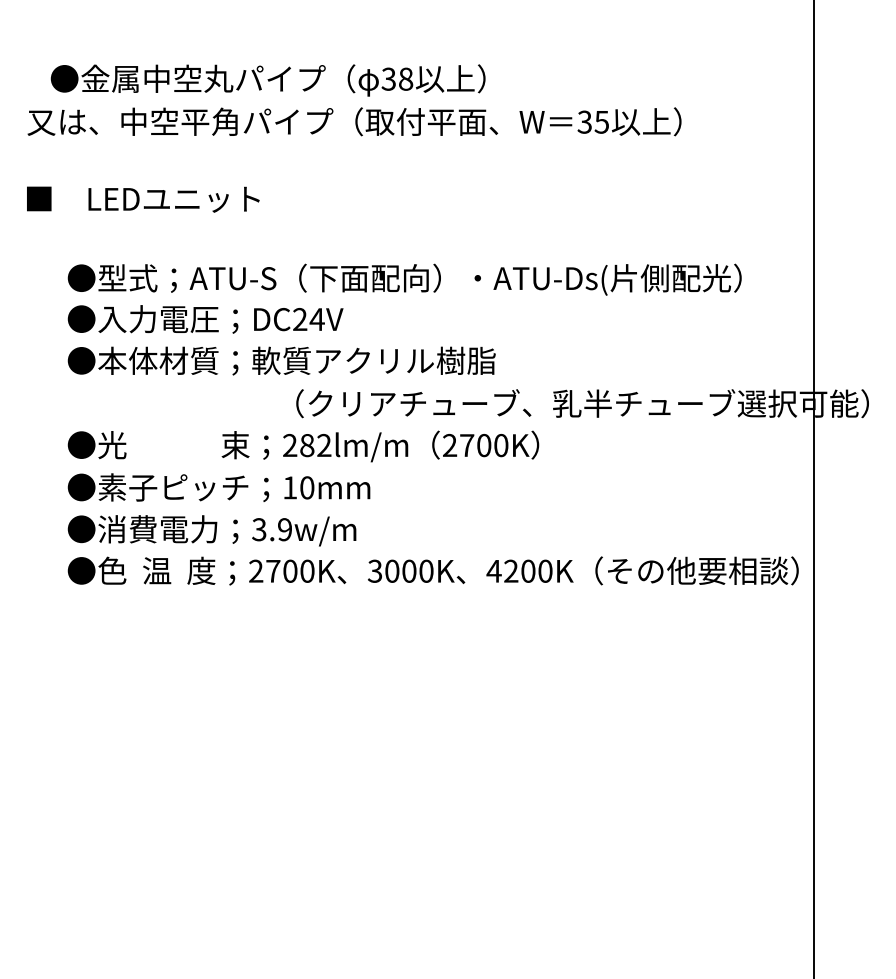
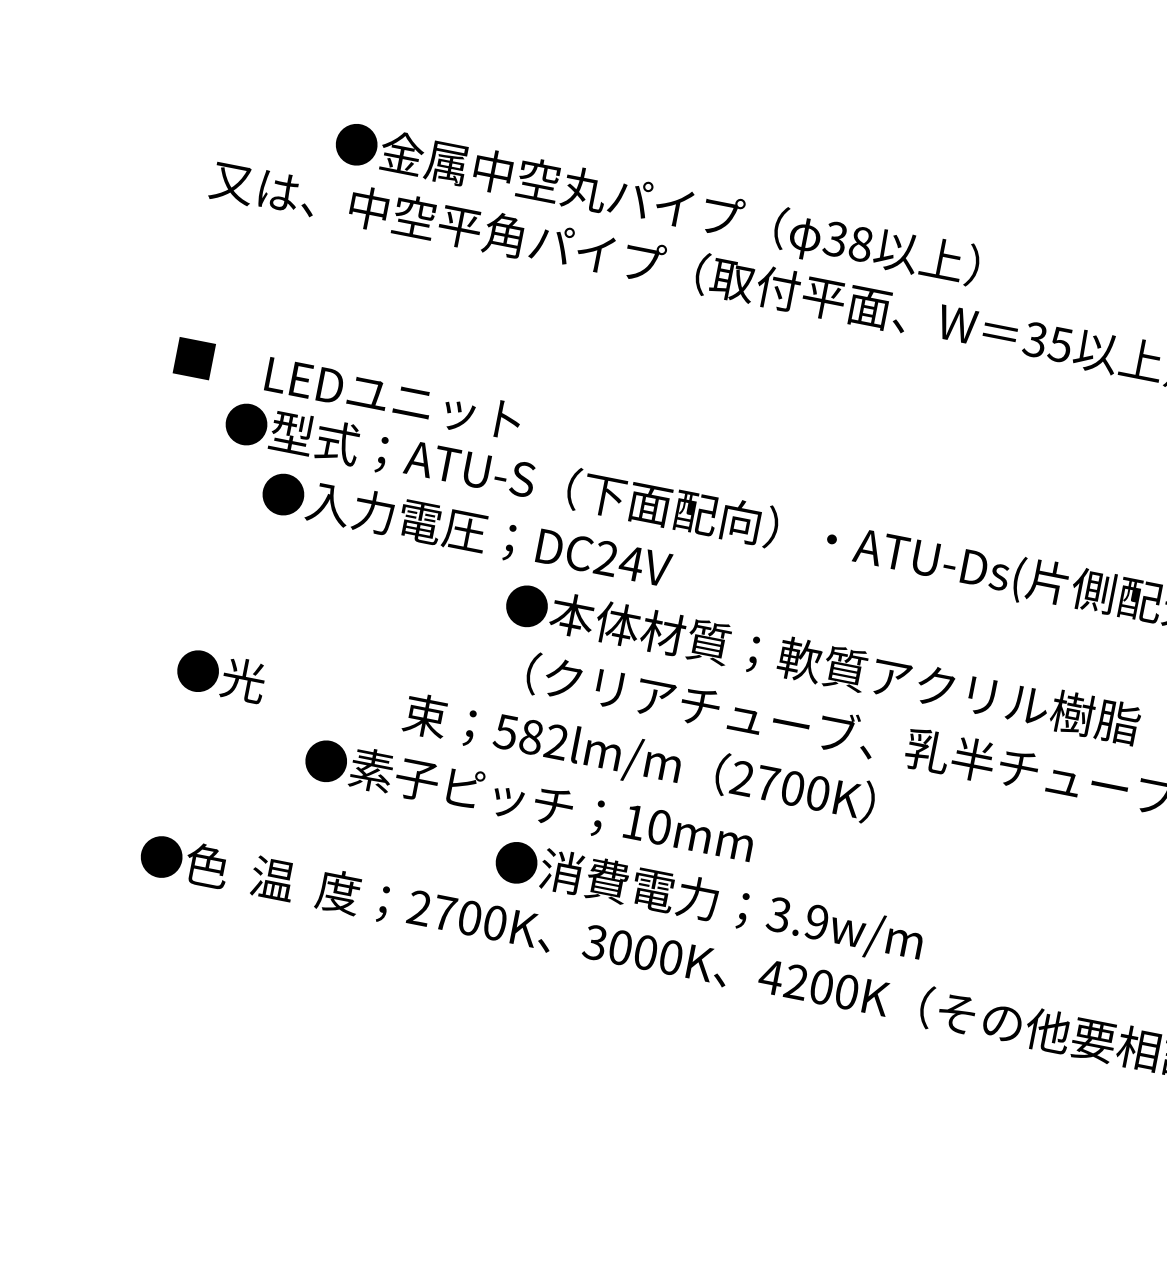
text: (267, 80) -> (655, 206), moved
text: (143, 199) -> (348, 389), moved
text: (205, 319) -> (466, 530), moved
text: (281, 360) -> (822, 663), moved
text: (289, 445) -> (505, 731), 282lm/m -> 582lm/m
text: (218, 487) -> (528, 801), moved
text: (211, 530) -> (708, 902), moved

